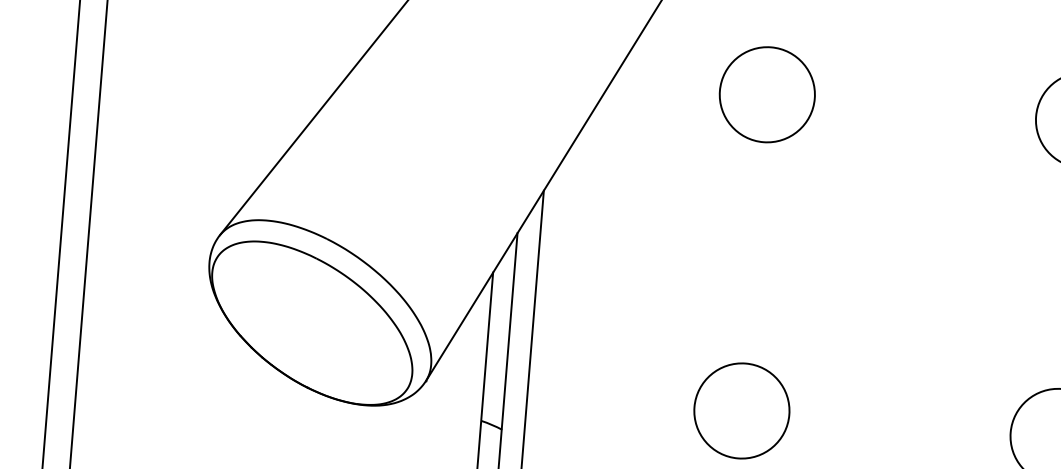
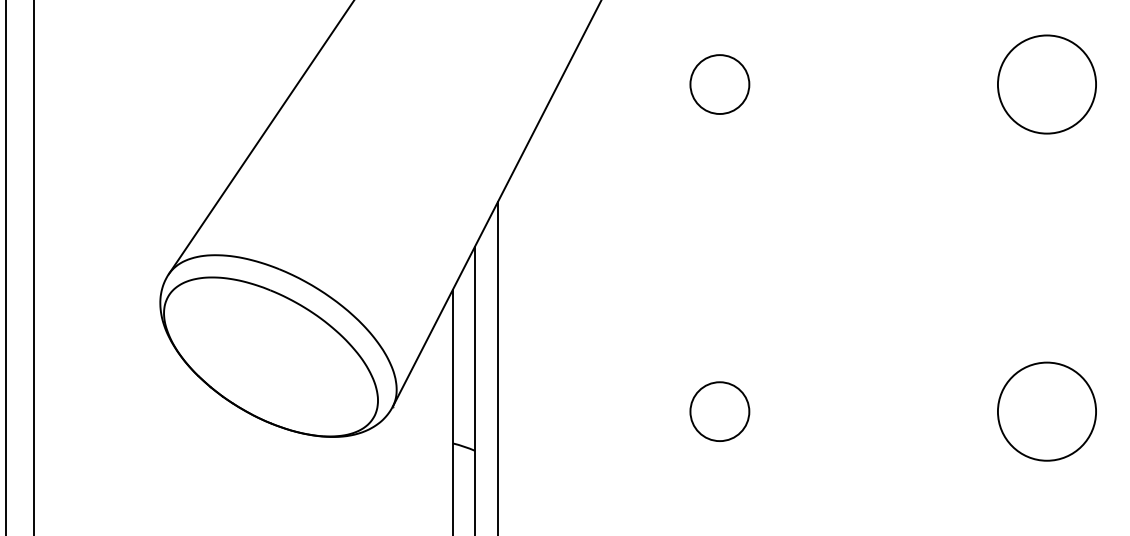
circle: (766, 94) -> (719, 84), size x0.6
circle: (741, 410) -> (719, 411), size x0.6

